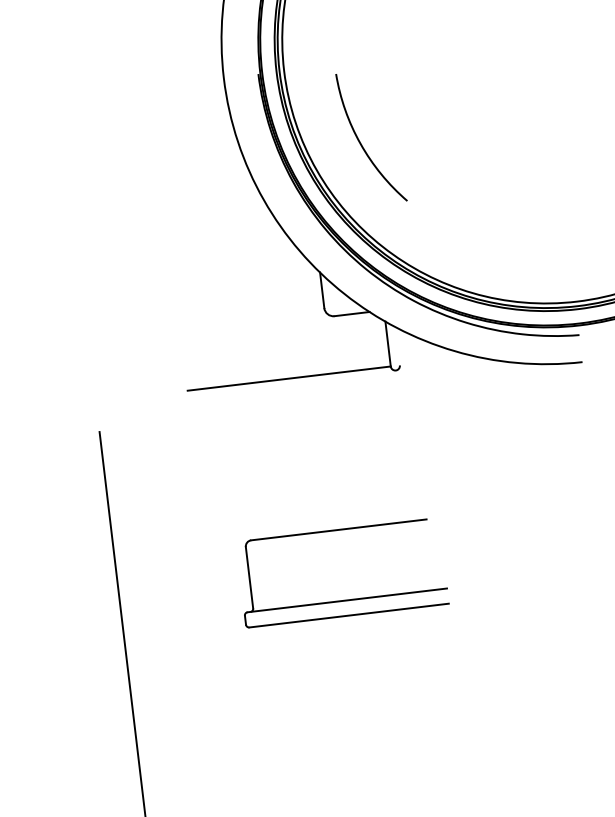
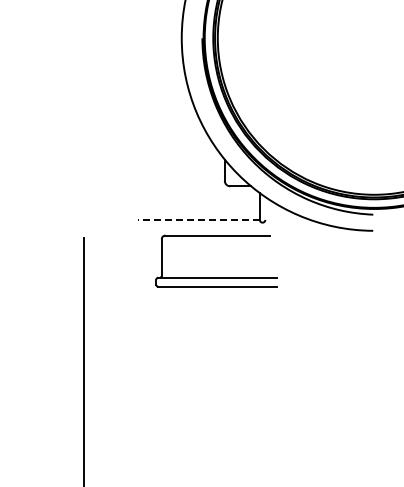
arc: (361, 141) -> (258, 85), removed
line: (289, 377) -> (199, 219), solid -> dashed
part: (345, 600) -> (216, 277), moved

